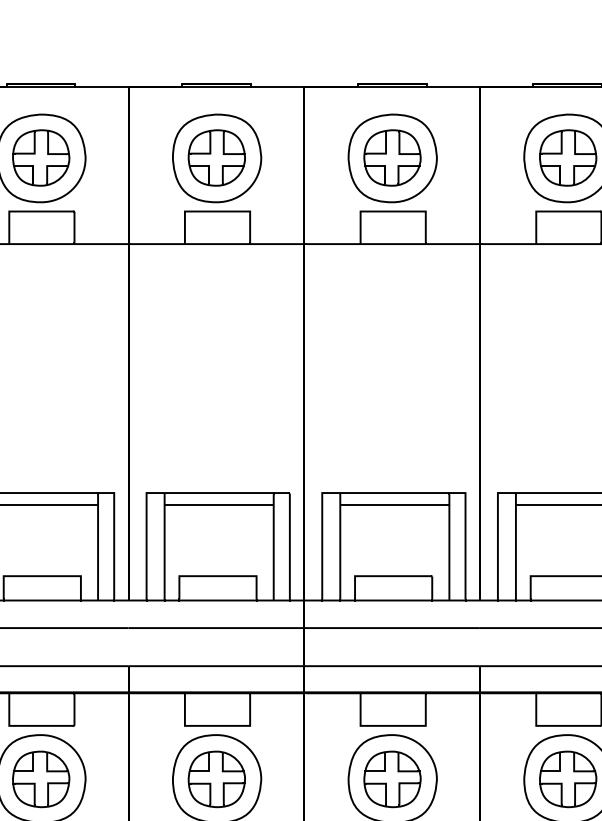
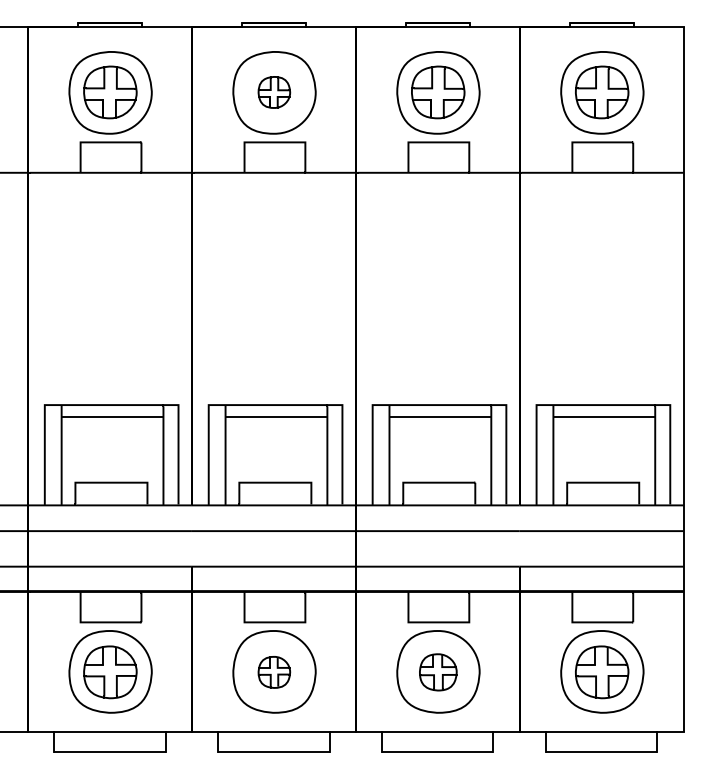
part: (217, 158) -> (274, 92), size x0.6
part: (217, 779) -> (274, 672), size x0.6
part: (392, 779) -> (438, 672), size x0.7

